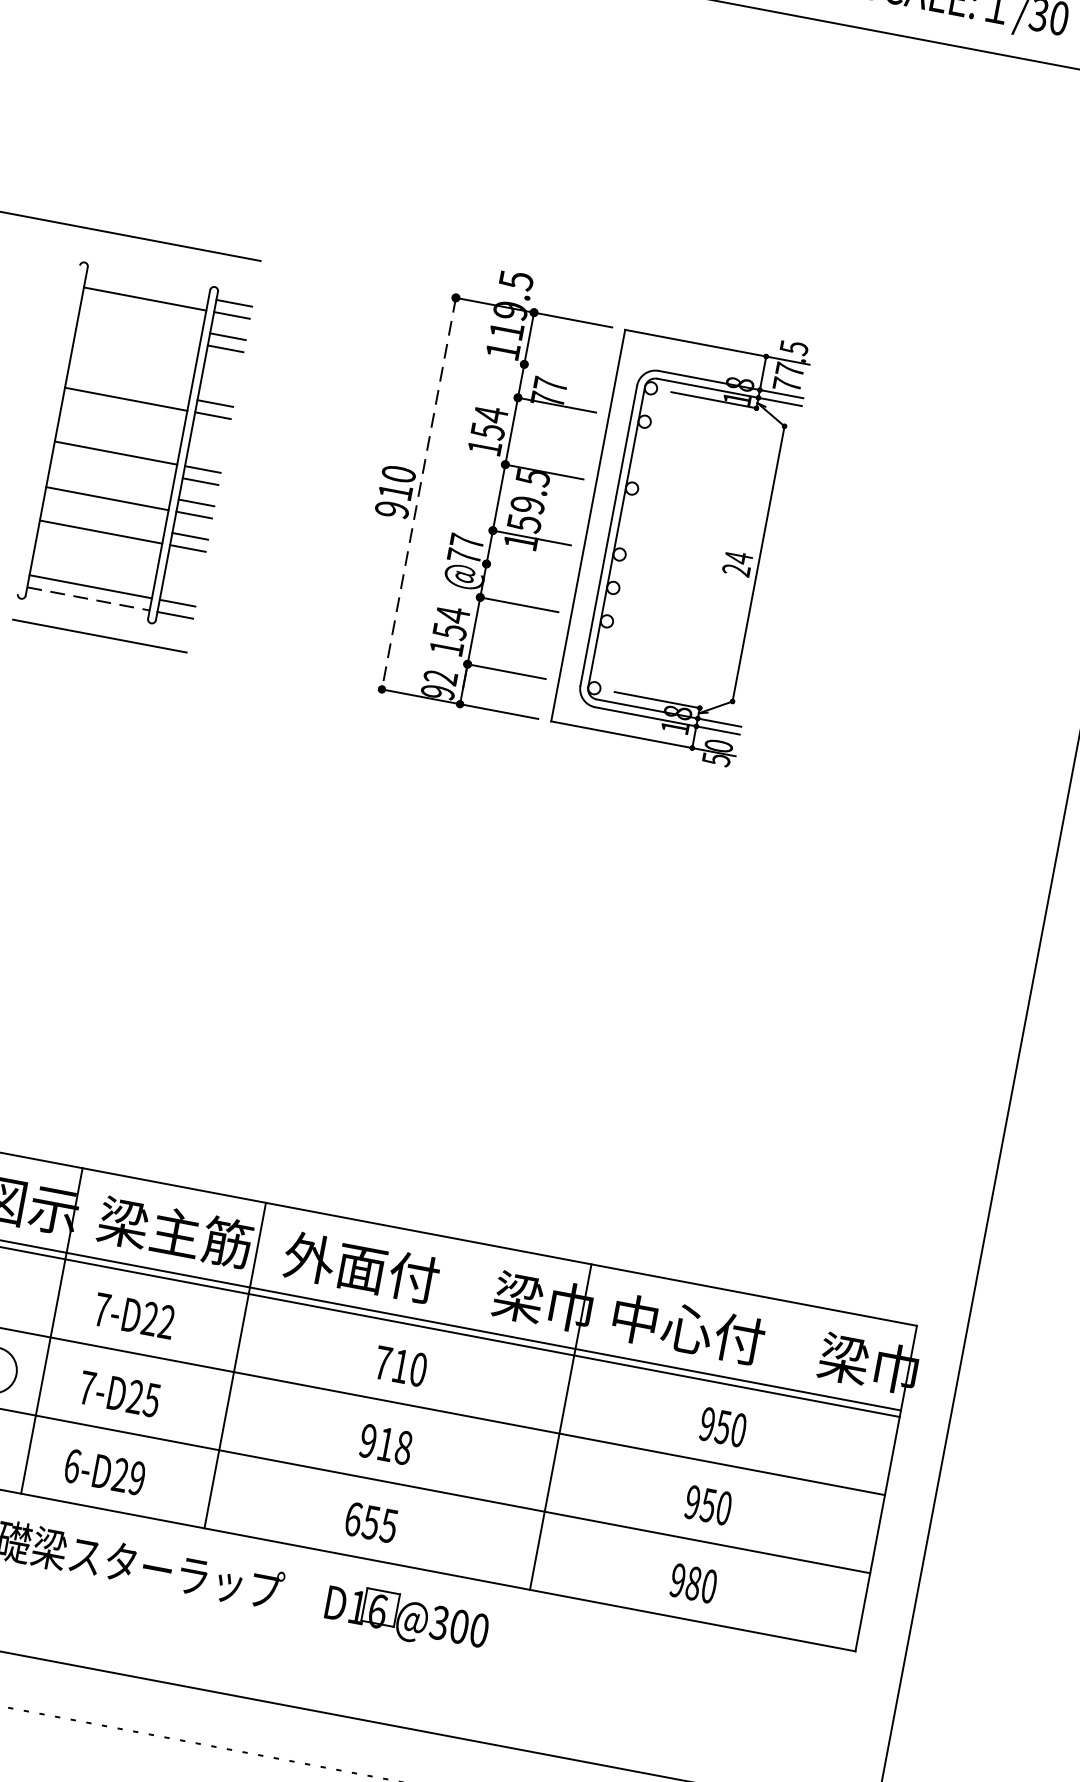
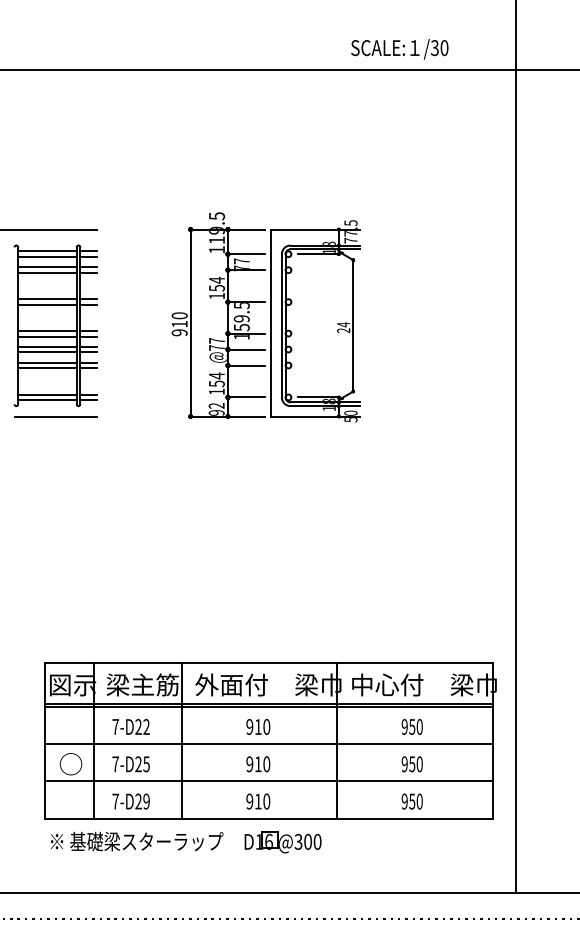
line: (147, 287) -> (47, 251), added
line: (141, 320) -> (47, 267), added
line: (138, 333) -> (47, 273), added
line: (562, 372) -> (246, 254), added
line: (128, 387) -> (47, 299), added
line: (113, 465) -> (47, 336), added
line: (109, 486) -> (47, 346), added
line: (418, 494) -> (190, 323), dashed -> solid
line: (103, 519) -> (47, 362), added
line: (525, 571) -> (246, 349), added
line: (88, 599) -> (47, 400), dashed -> solid
text: (382, 1361) -> (249, 726), 710 -> 910
text: (403, 1446) -> (266, 763), 918 -> 910
text: (72, 1465) -> (115, 801), 6-D29 -> 7-D29
text: (371, 1522) -> (258, 801), 655 -> 910
text: (694, 1583) -> (412, 801), 980 -> 950

